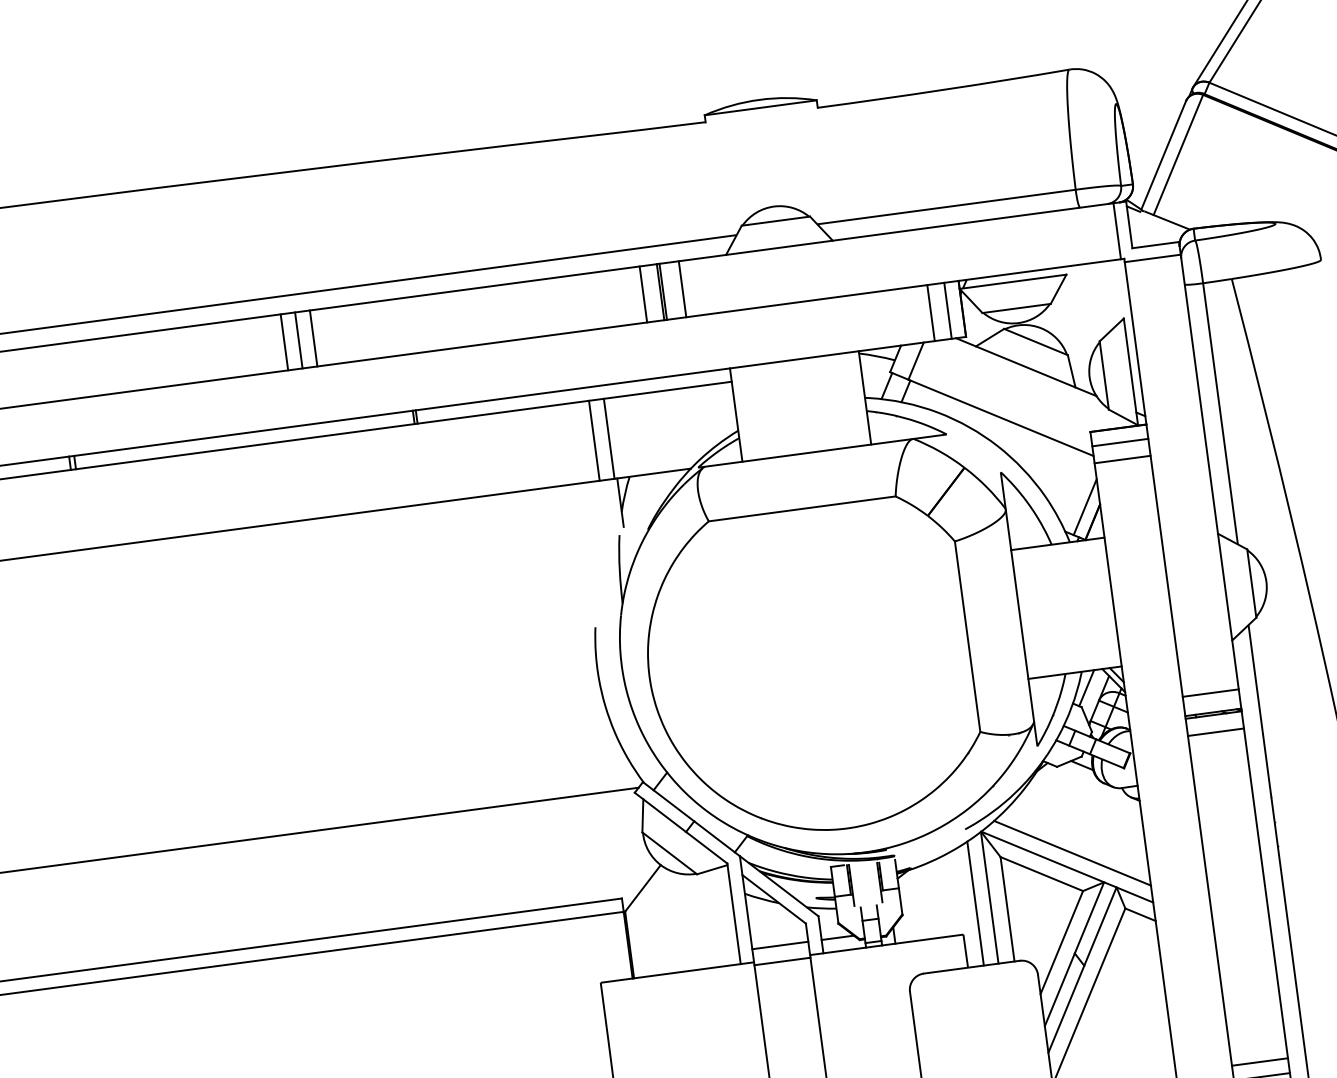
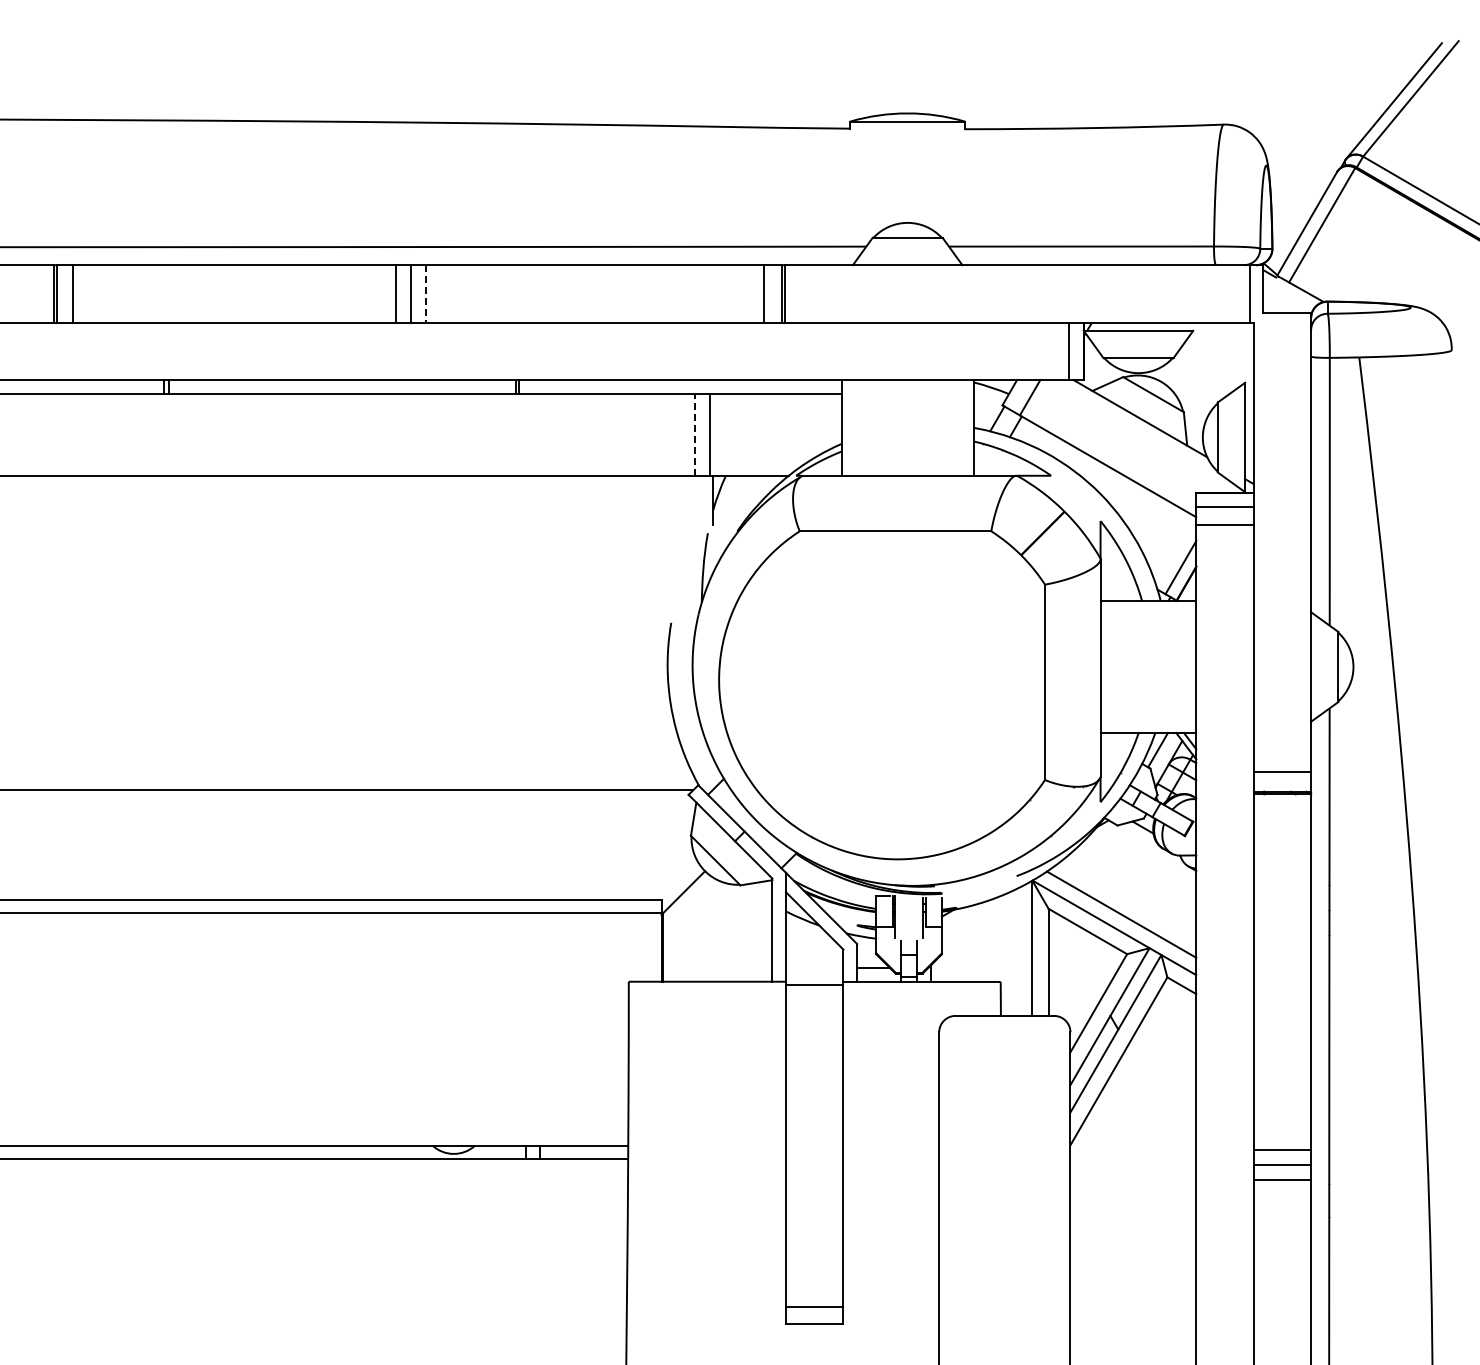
line: (1152, 258) -> (1282, 326), removed
line: (682, 288) -> (804, 293), removed
line: (930, 313) -> (1051, 351), removed
line: (313, 338) -> (426, 293), solid -> dashed
line: (594, 440) -> (695, 434), solid -> dashed
line: (1216, 732) -> (1282, 812), removed
line: (975, 902) -> (1017, 951), removed
line: (780, 945) -> (814, 968), removed

